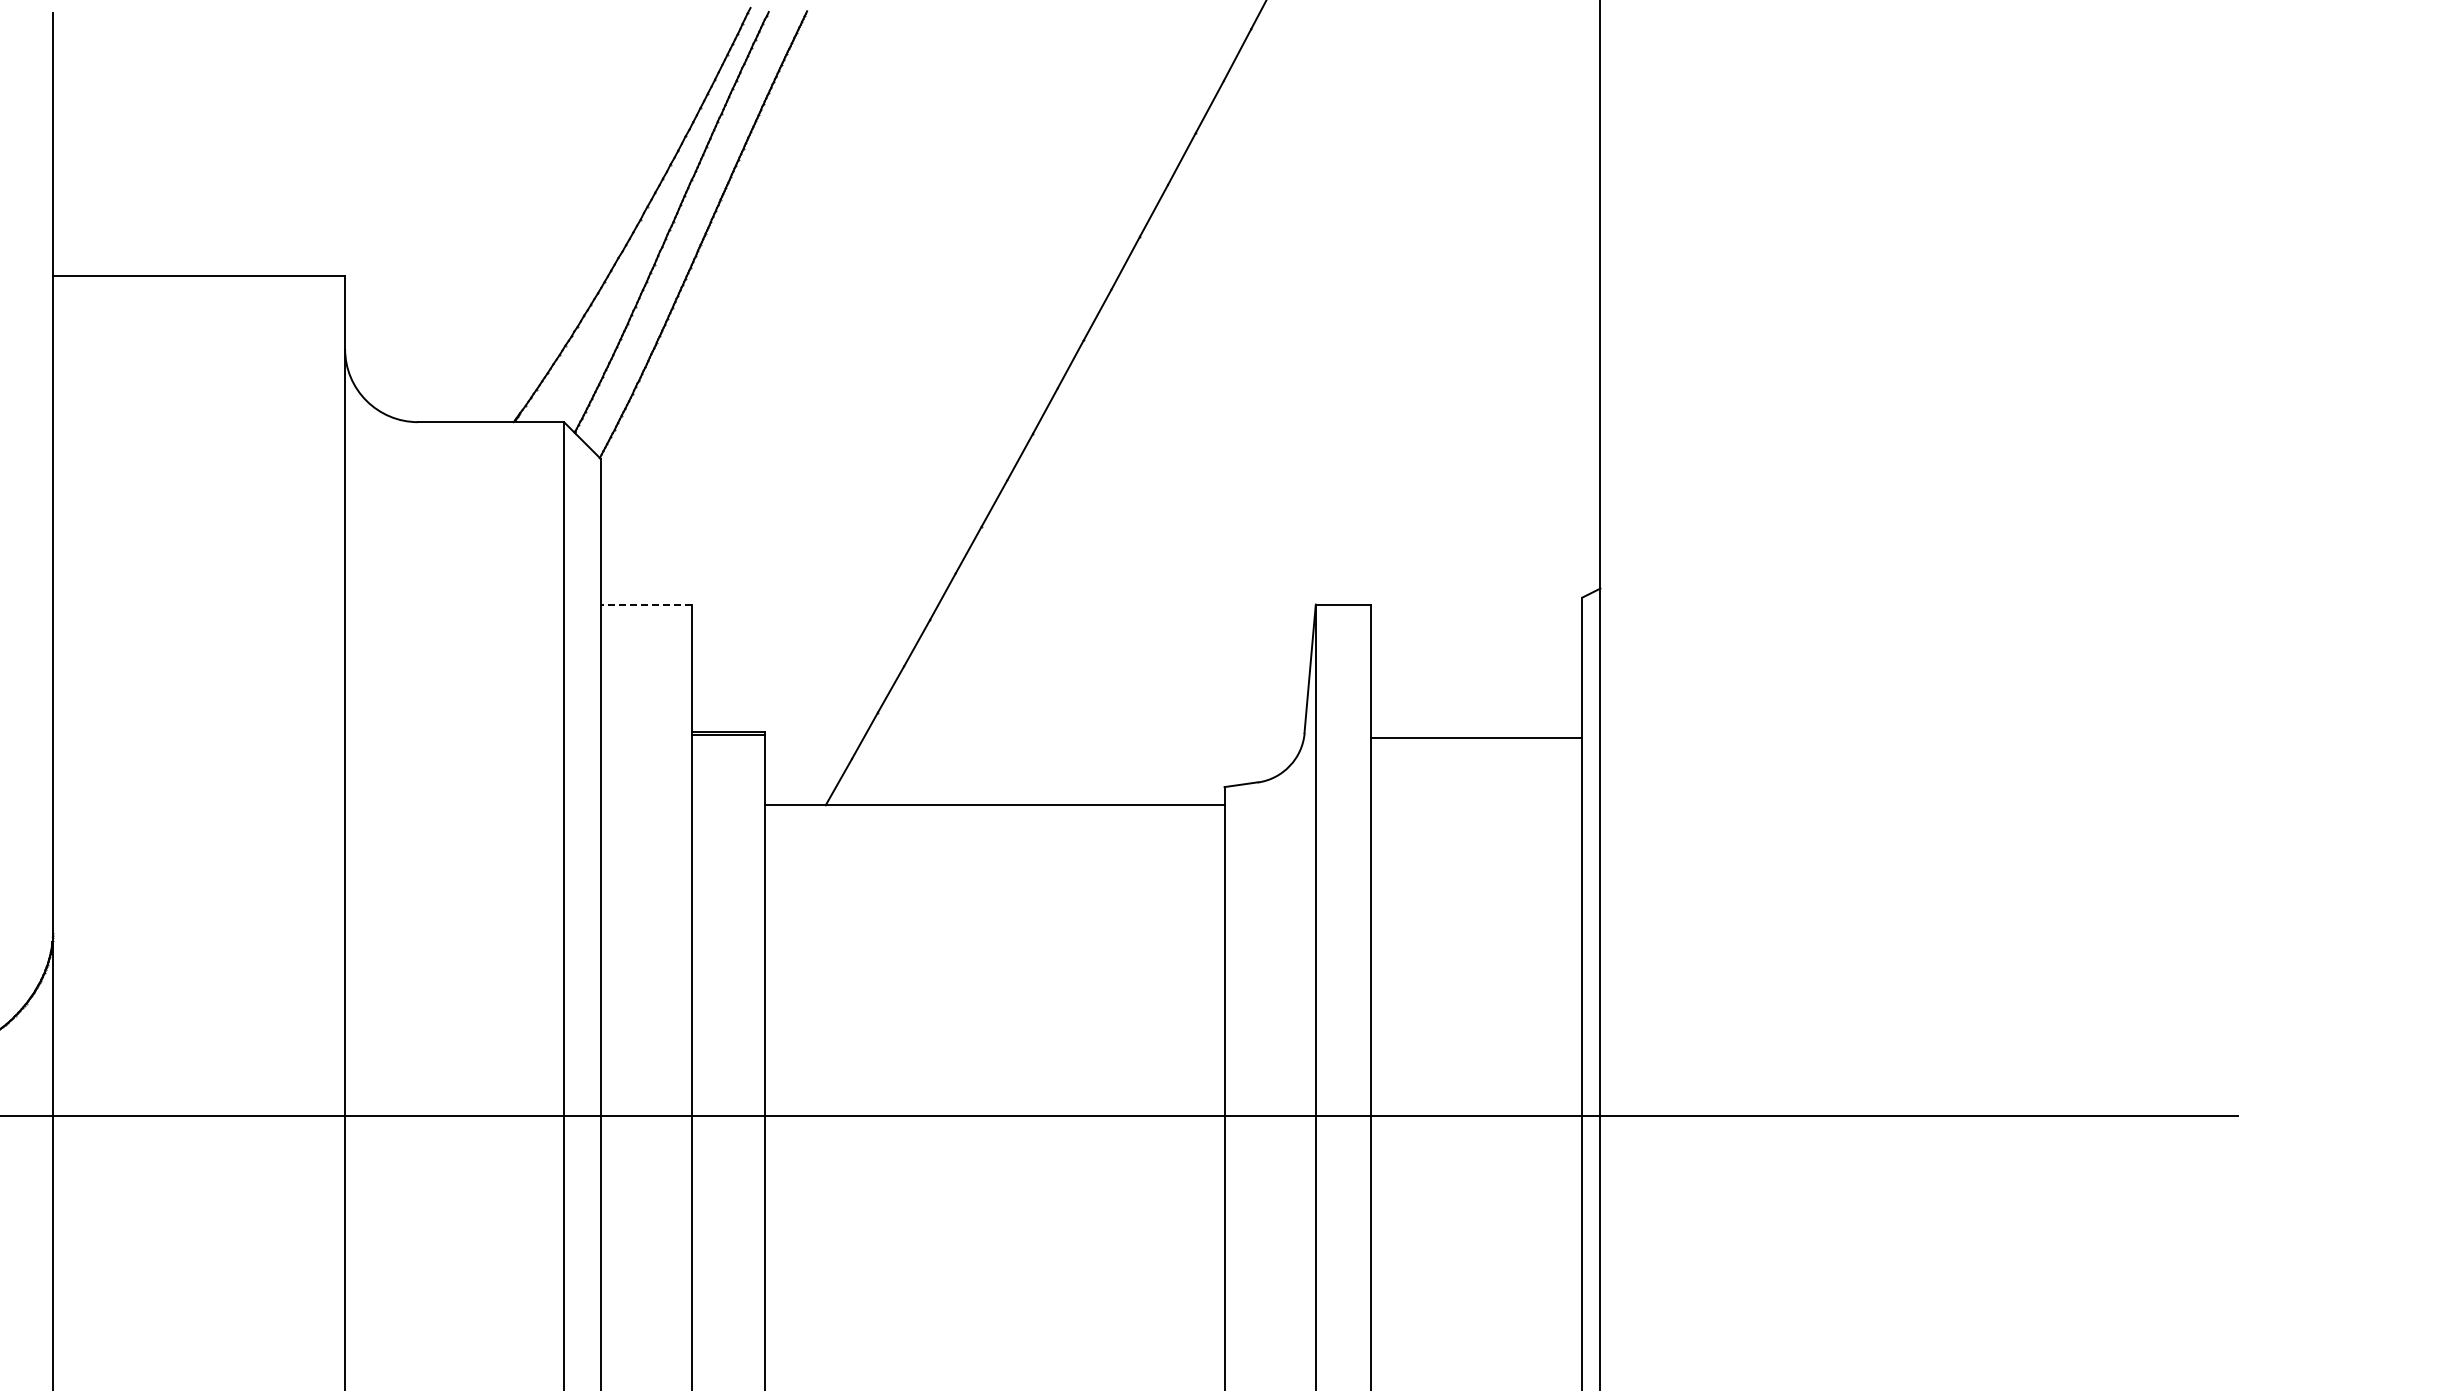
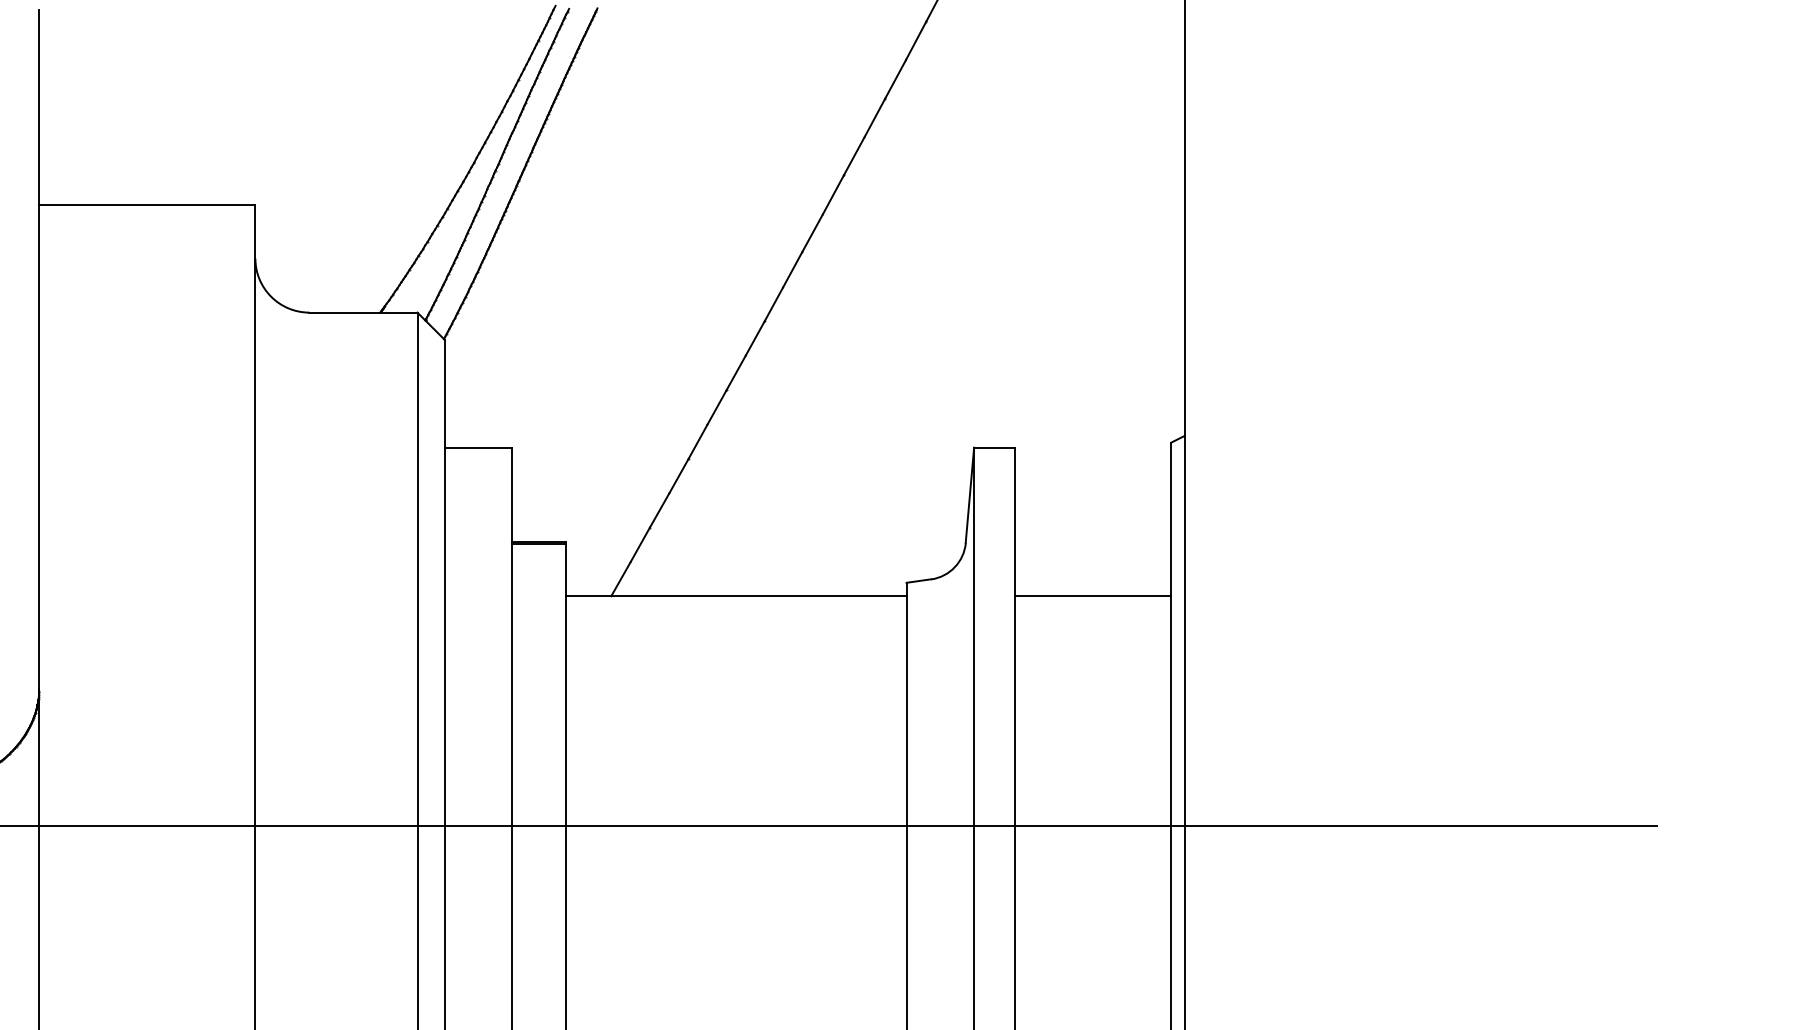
line: (646, 604) -> (478, 447), dashed -> solid
line: (1476, 738) -> (1093, 596), moved

